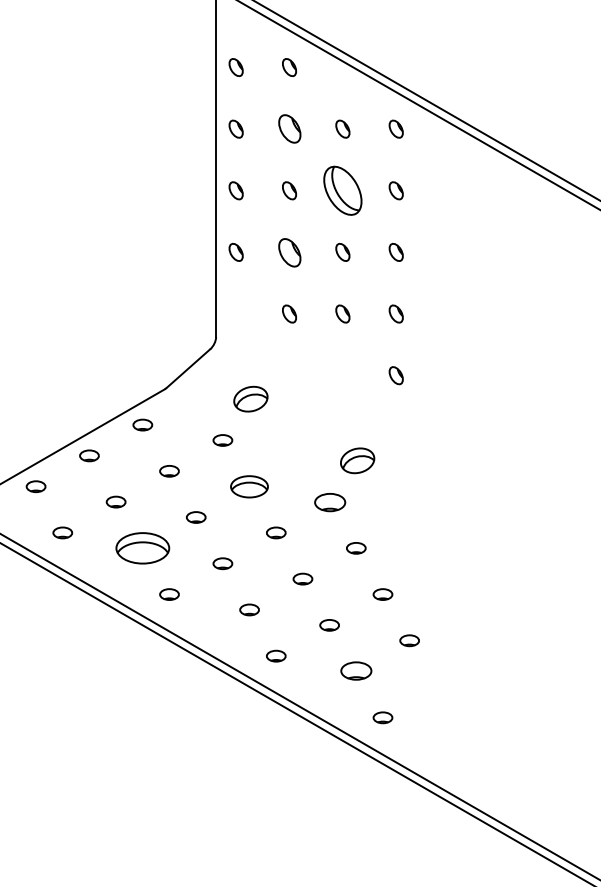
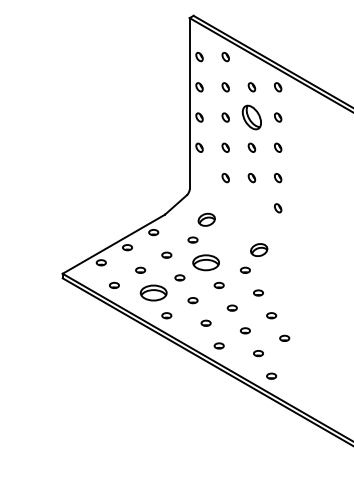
part: (289, 129) -> (225, 87), size x0.62
part: (289, 251) -> (225, 147), size x0.62
part: (248, 486) -> (205, 262), size x1.43
part: (327, 500) -> (244, 269), size x0.62
part: (356, 671) -> (258, 353), size x0.62

